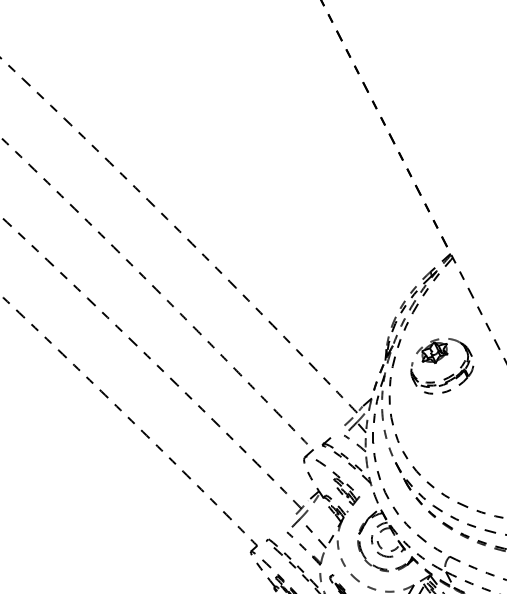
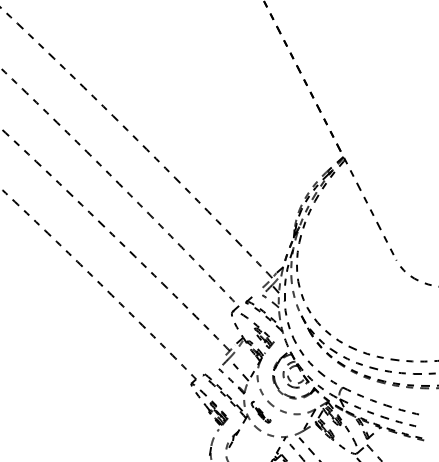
part: (441, 366) -> (336, 242), removed

